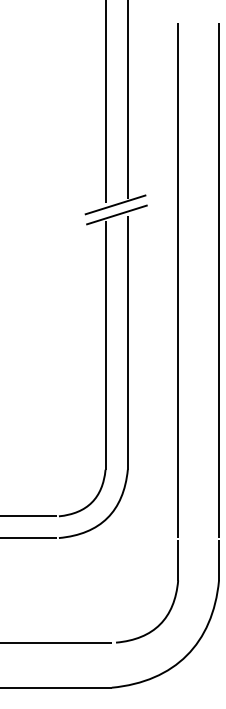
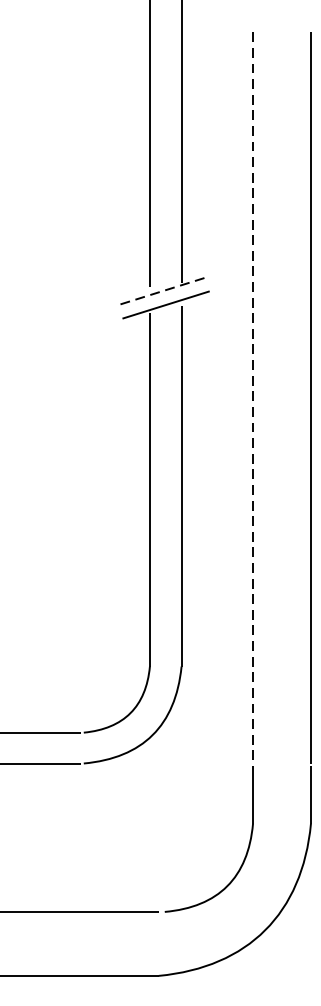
line: (116, 204) -> (165, 290), solid -> dashed
line: (178, 280) -> (253, 397), solid -> dashed

